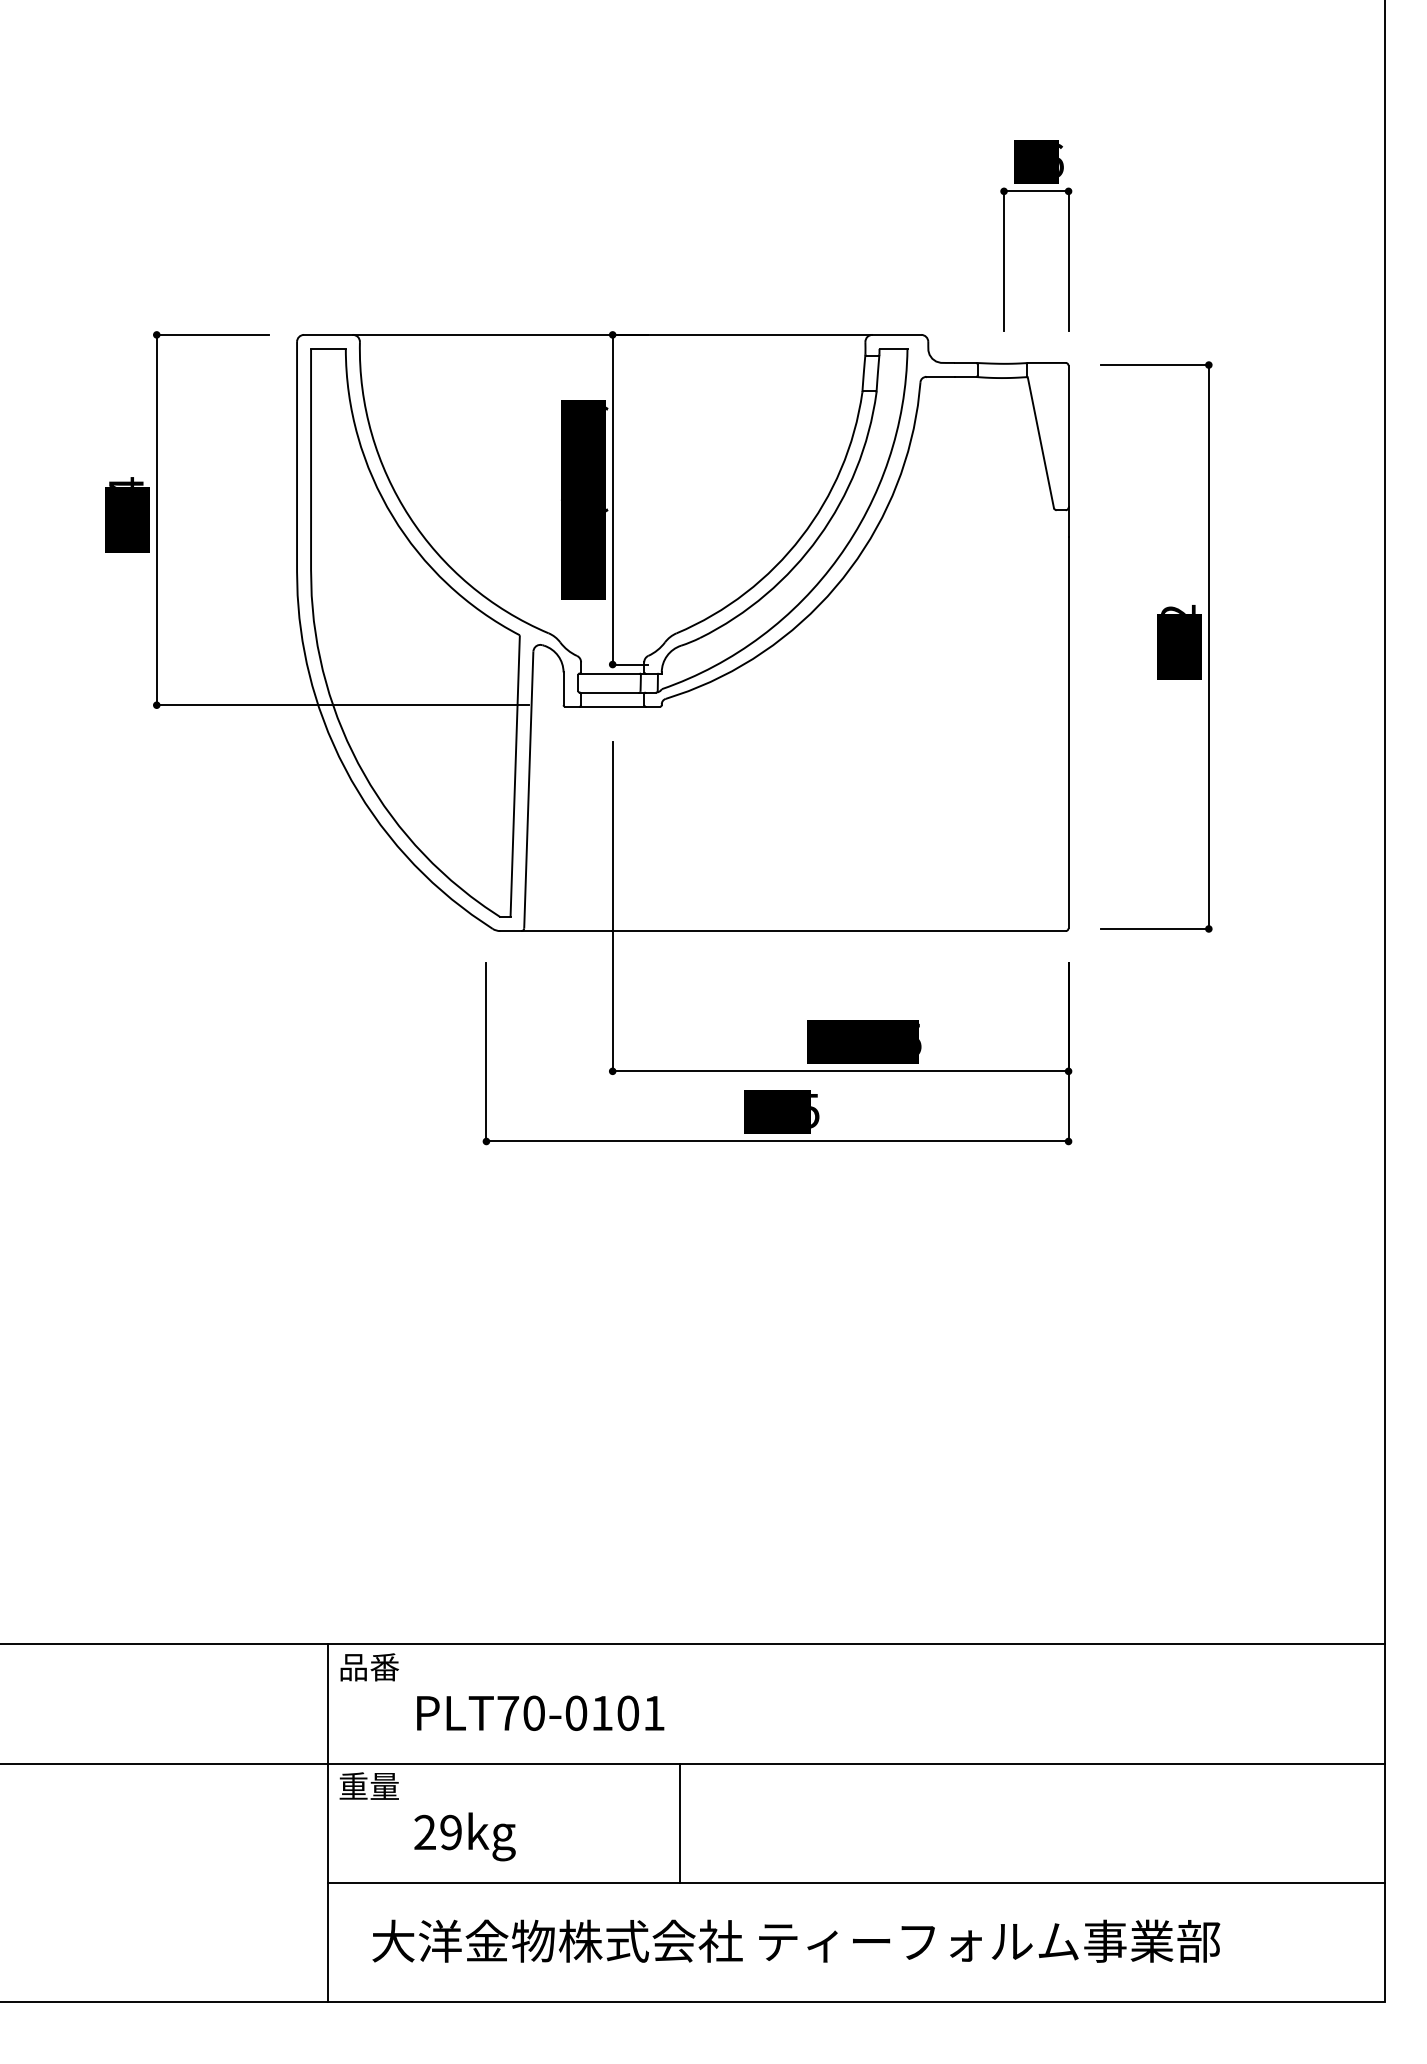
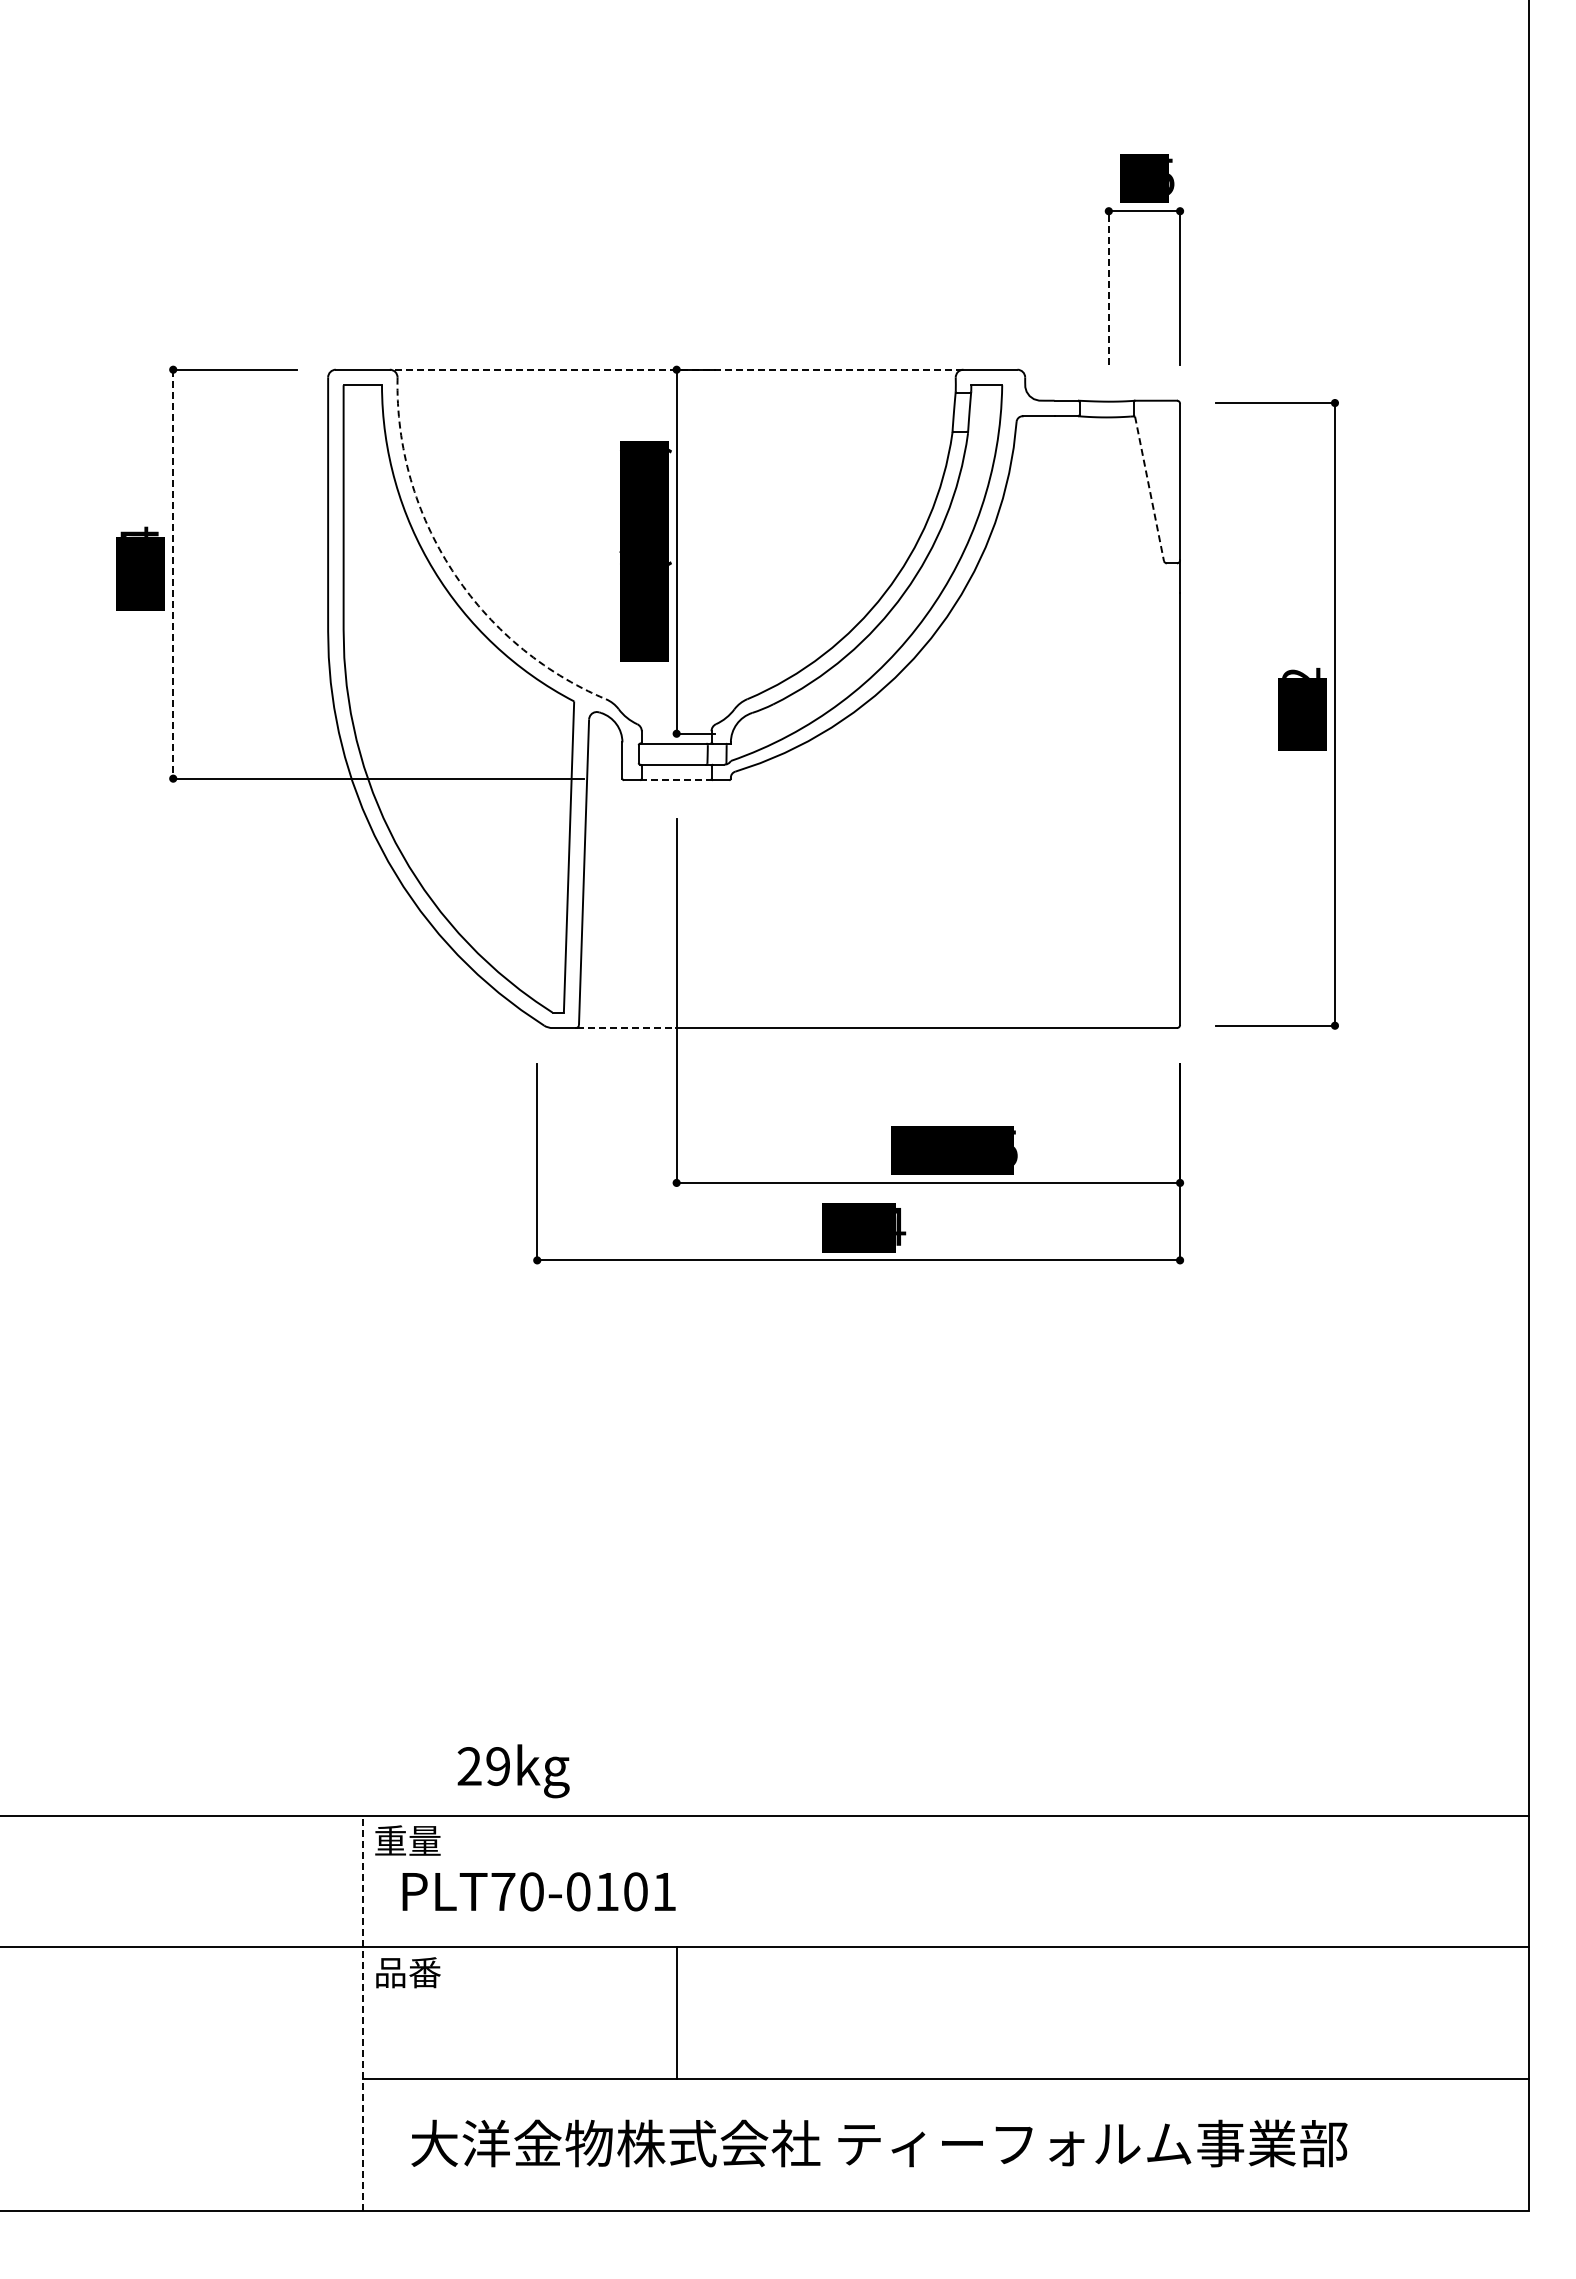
text: (1060, 159) -> (1171, 176), 46 -> 45
line: (1003, 261) -> (1108, 288), solid -> dashed
line: (612, 334) -> (676, 369), solid -> dashed
line: (1040, 442) -> (1149, 488), solid -> dashed
arc: (409, 516) -> (452, 570), solid -> dashed
line: (157, 520) -> (173, 574), solid -> dashed
line: (613, 706) -> (677, 780), solid -> dashed
line: (567, 931) -> (626, 1028), solid -> dashed
text: (816, 1110) -> (901, 1226), 415 -> 374
text: (368, 1666) -> (407, 1840), 品番 -> 重量
text: (540, 1713) -> (538, 1891), moved
text: (368, 1786) -> (407, 1972), 重量 -> 品番
line: (328, 1822) -> (362, 2012), solid -> dashed
line: (680, 1822) -> (677, 2012), moved
text: (464, 1837) -> (513, 1771), moved

